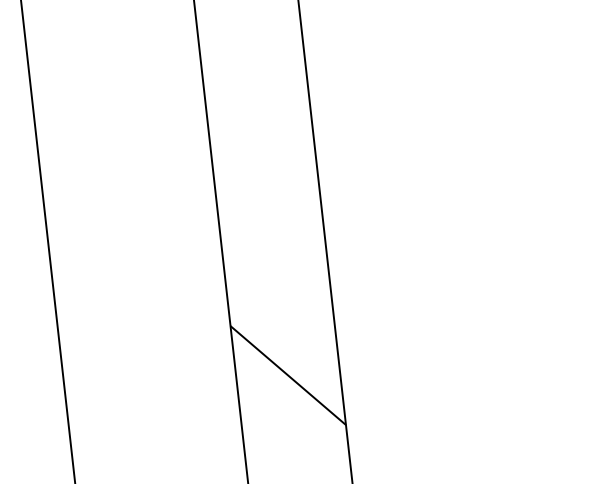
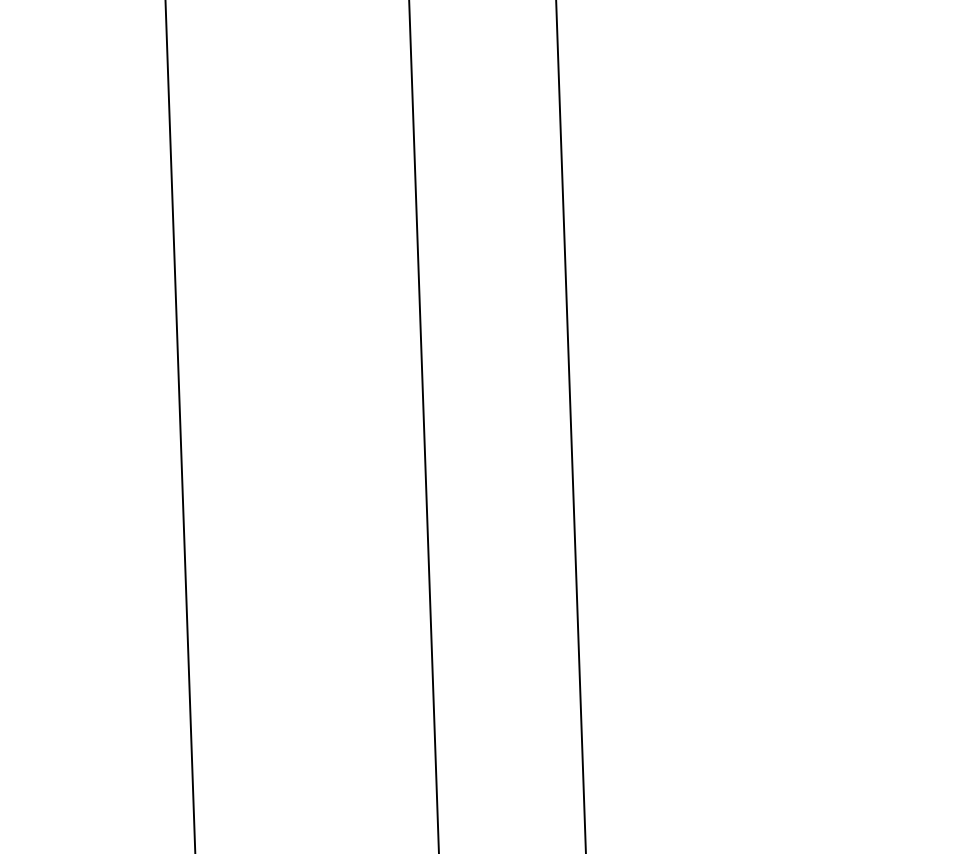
hatch: (288, 375) -> (508, 745), removed

